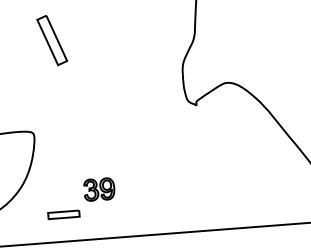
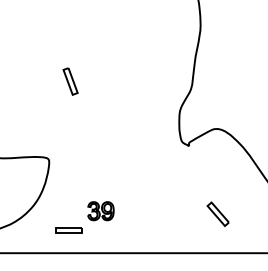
part: (52, 40) -> (70, 81), size x0.62
part: (236, 181) -> (217, 213), added

